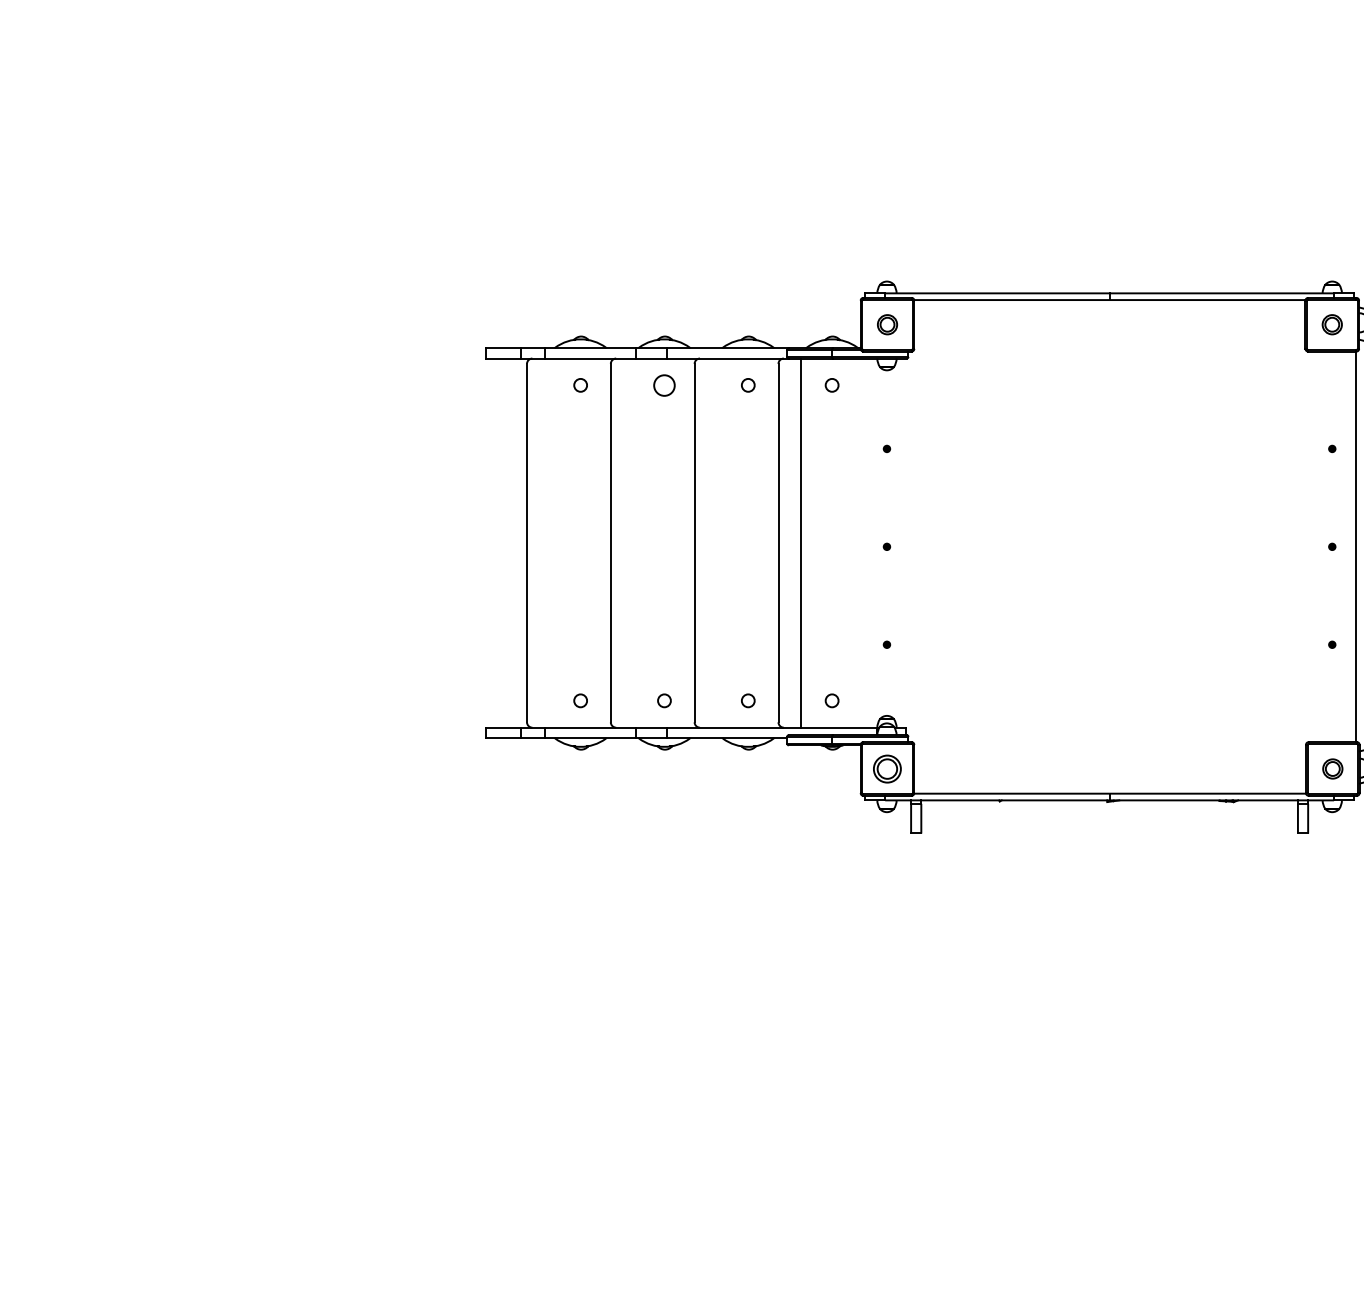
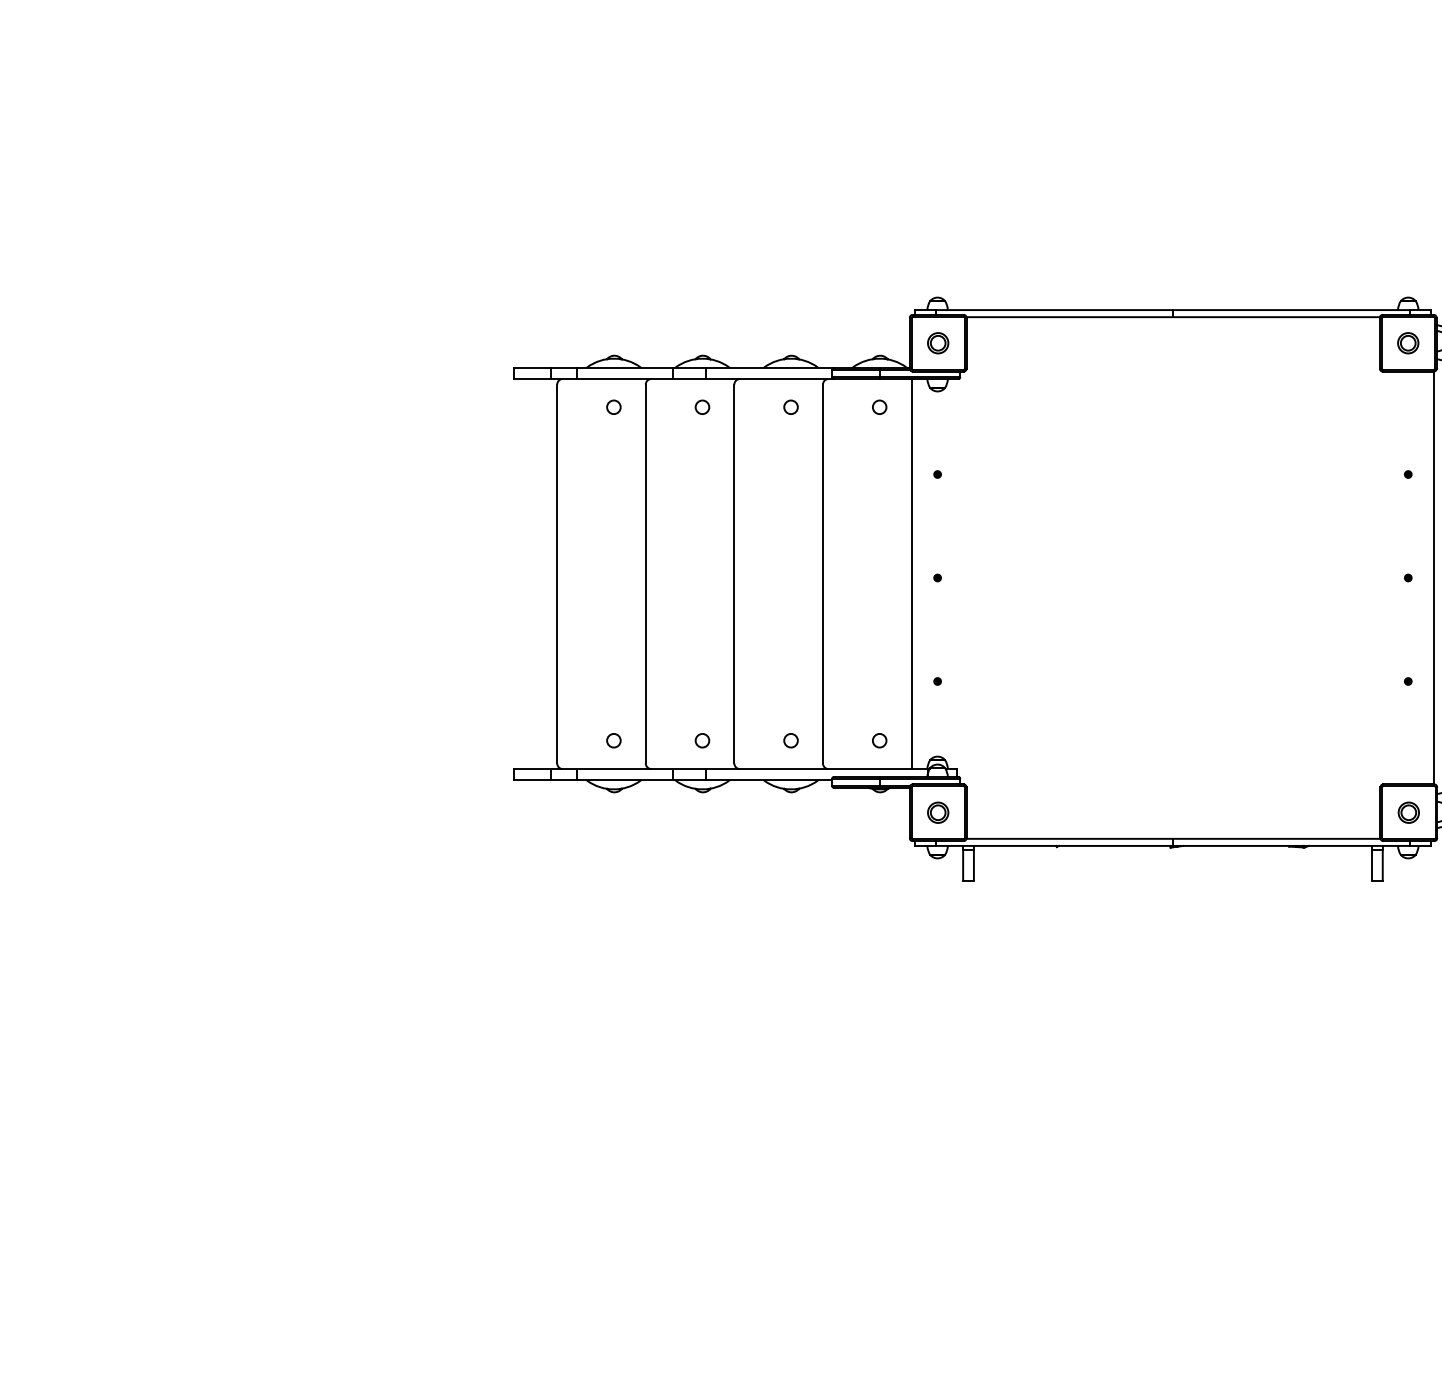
circle: (664, 384) -> (702, 406), size x0.62
line: (801, 542) -> (912, 573), moved
part: (887, 768) -> (938, 812), size x0.71

